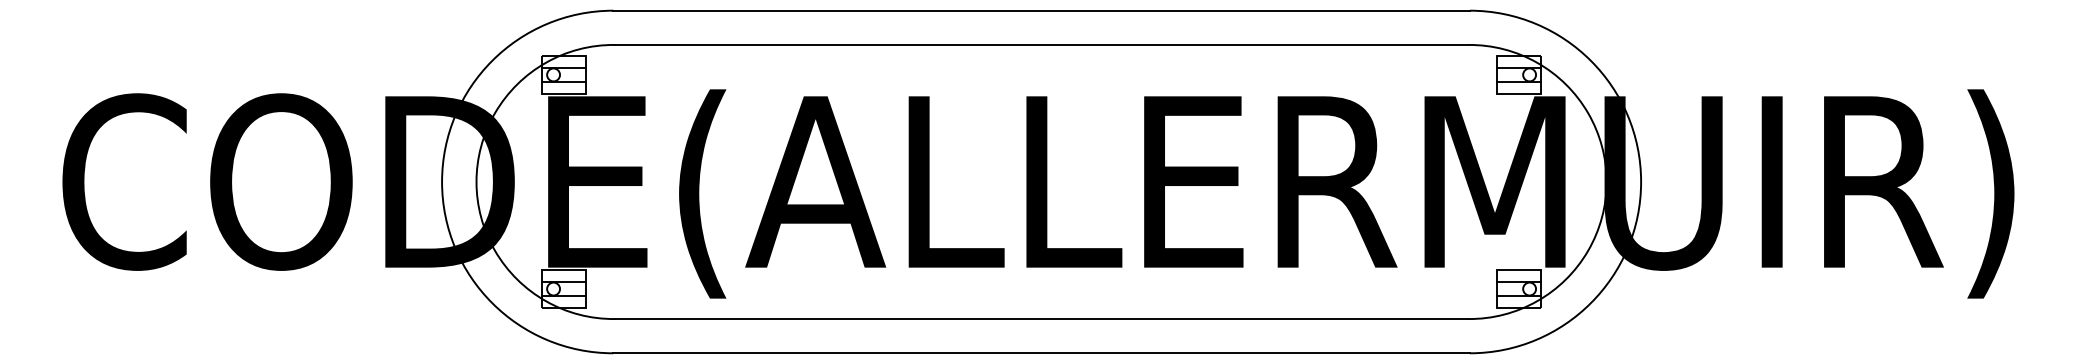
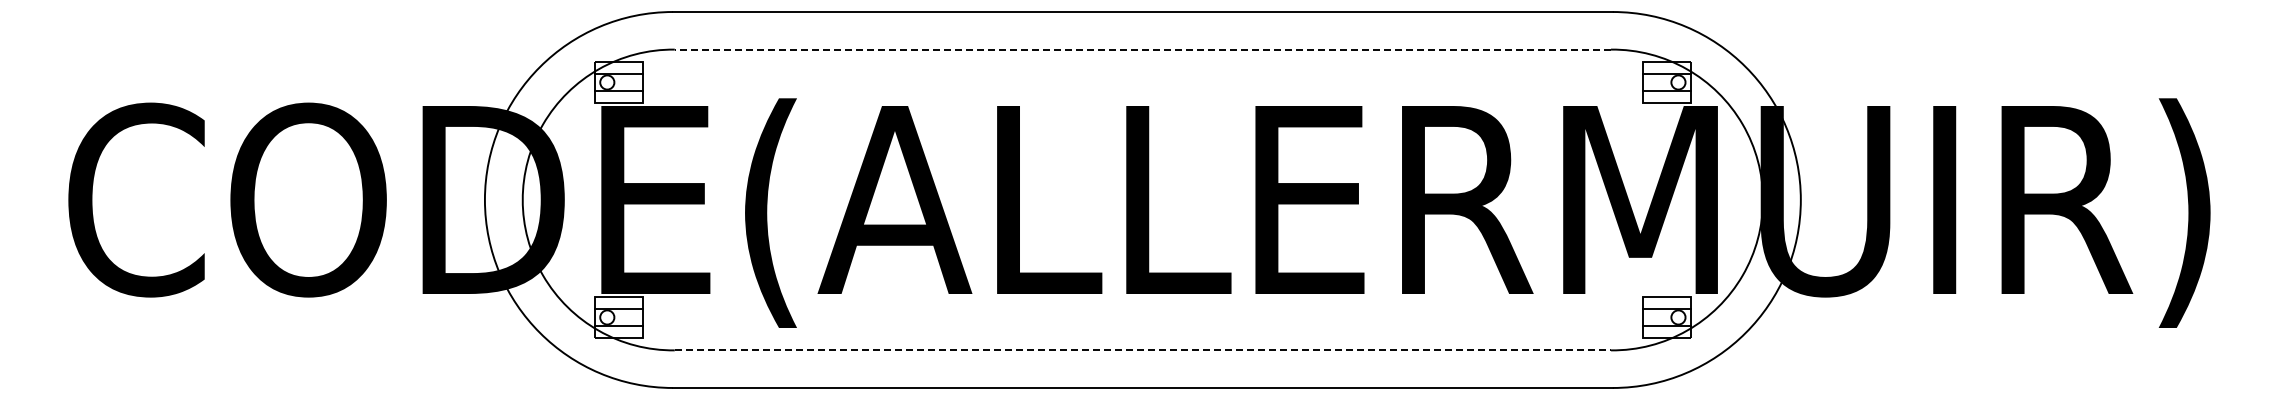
line: (1041, 44) -> (1142, 49), solid -> dashed
line: (1042, 319) -> (1143, 350), solid -> dashed

